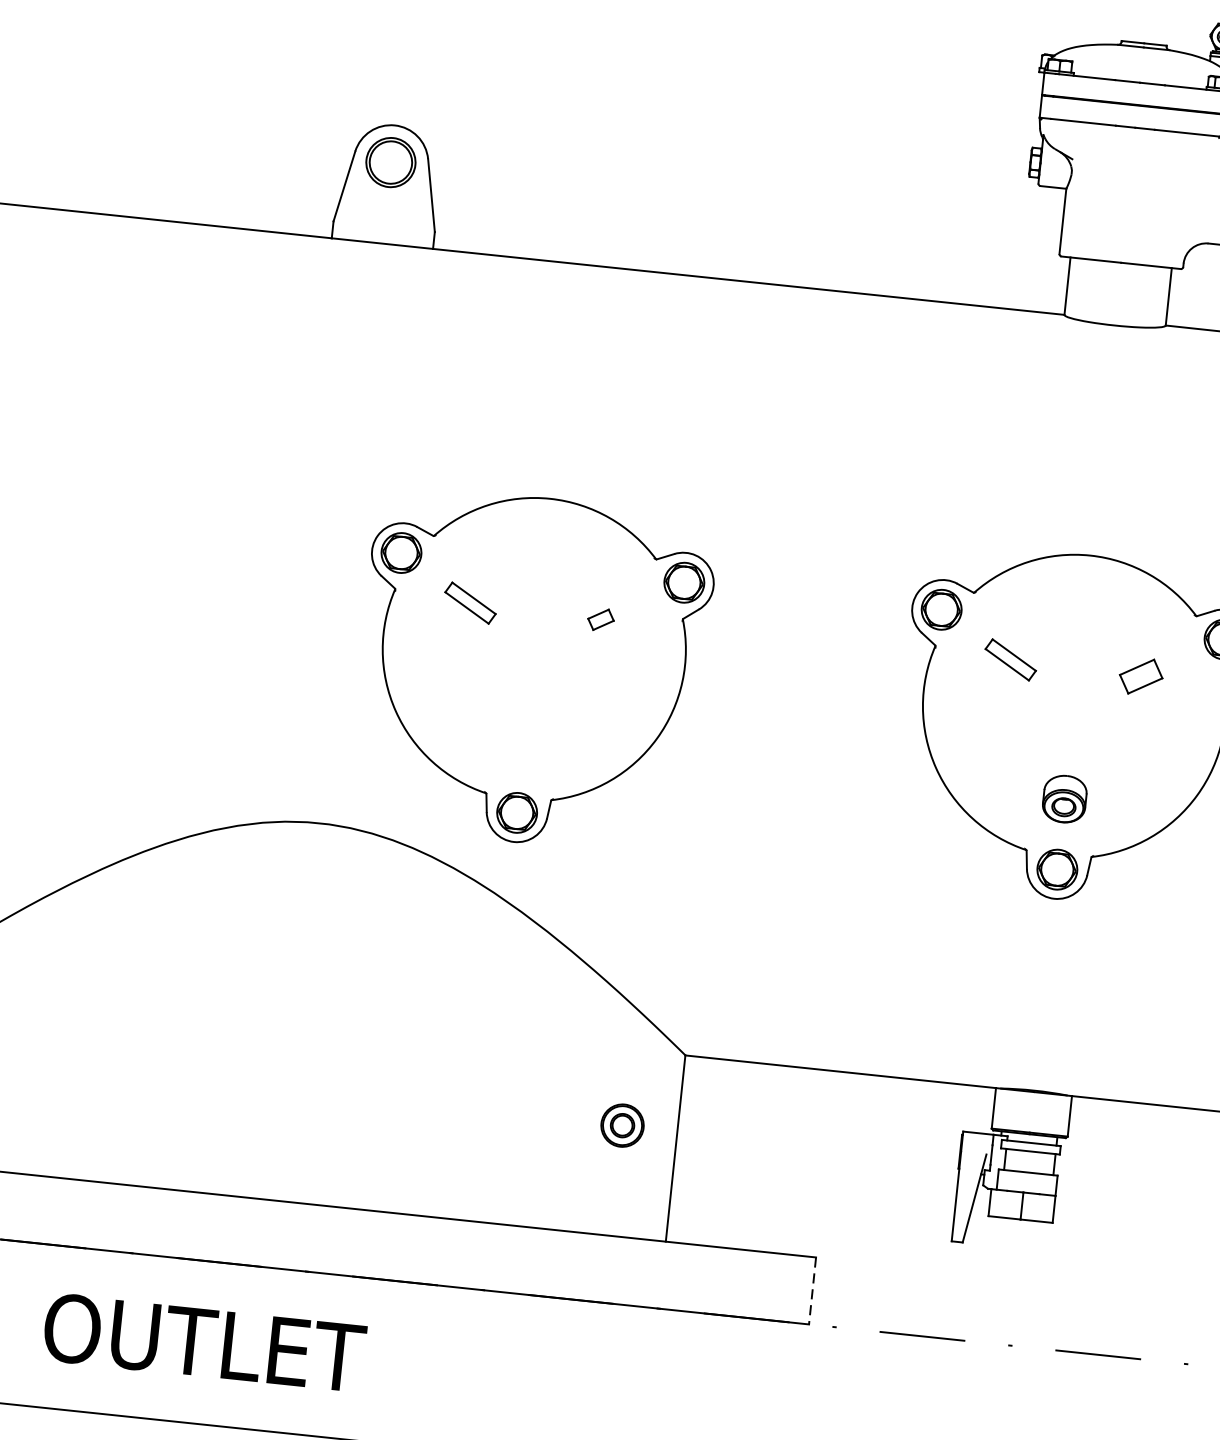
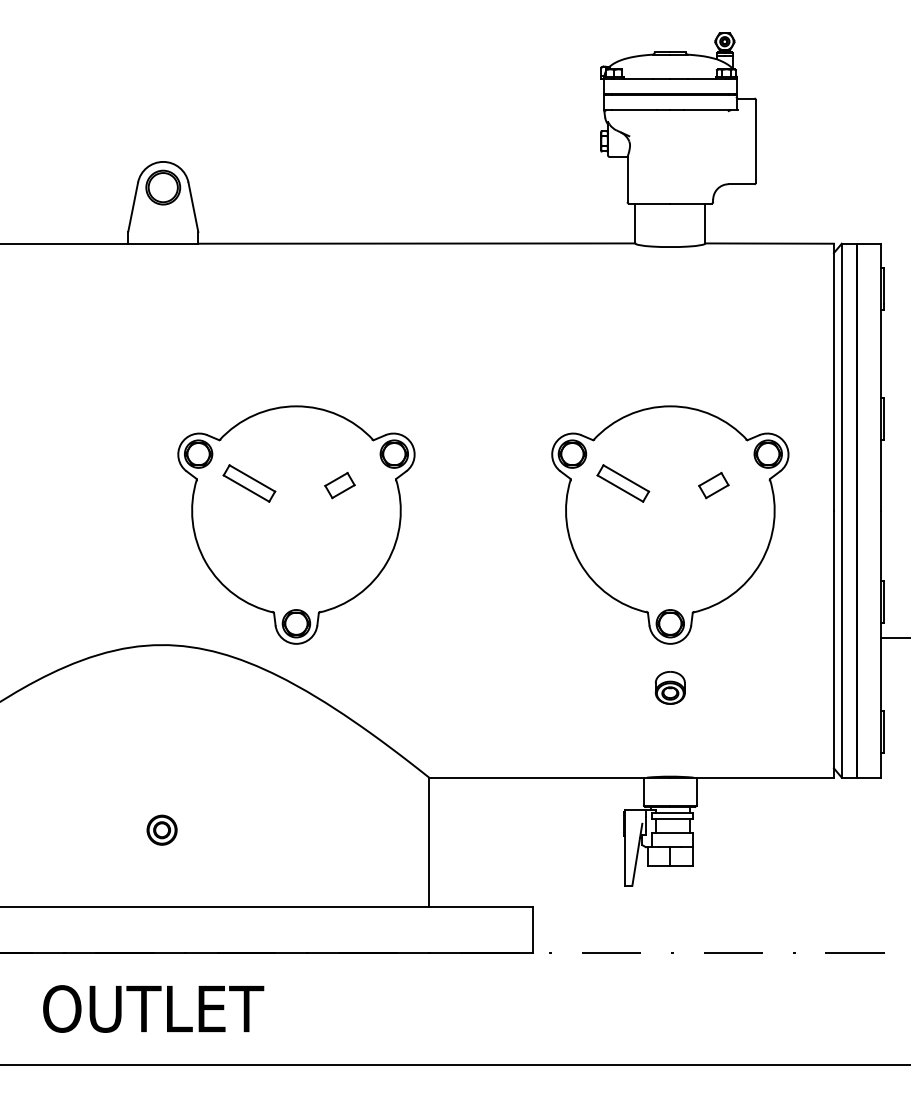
part: (470, 603) -> (249, 483), size x1.43
part: (600, 619) -> (339, 485), size x1.67
part: (1010, 659) -> (623, 483), size x1.43
part: (1063, 798) -> (669, 687), moved
part: (621, 1124) -> (161, 829), moved
line: (813, 1292) -> (533, 930), dashed -> solid
text: (204, 1342) -> (153, 1008), moved

